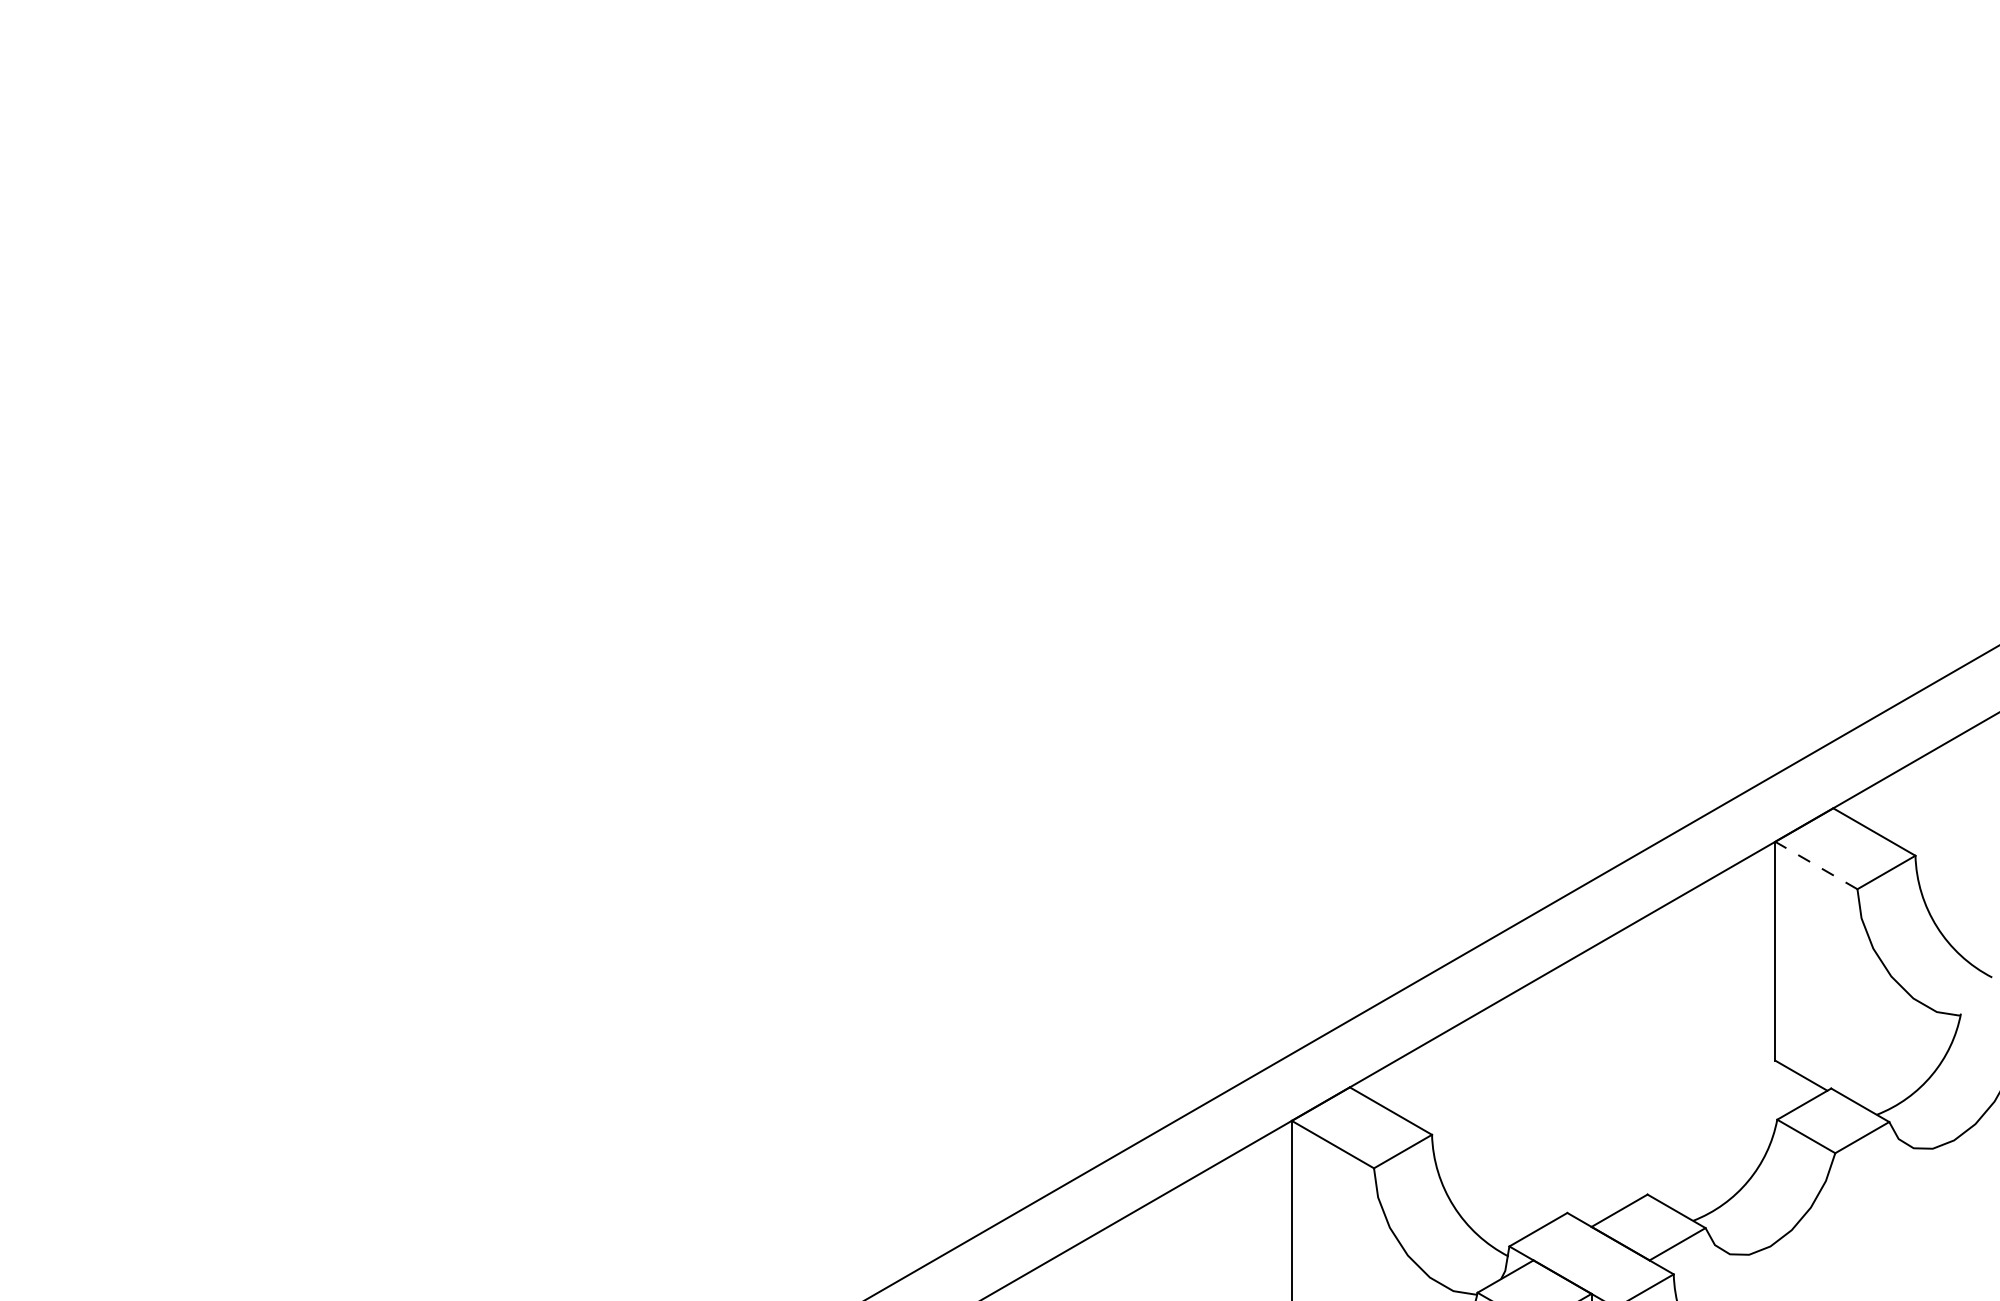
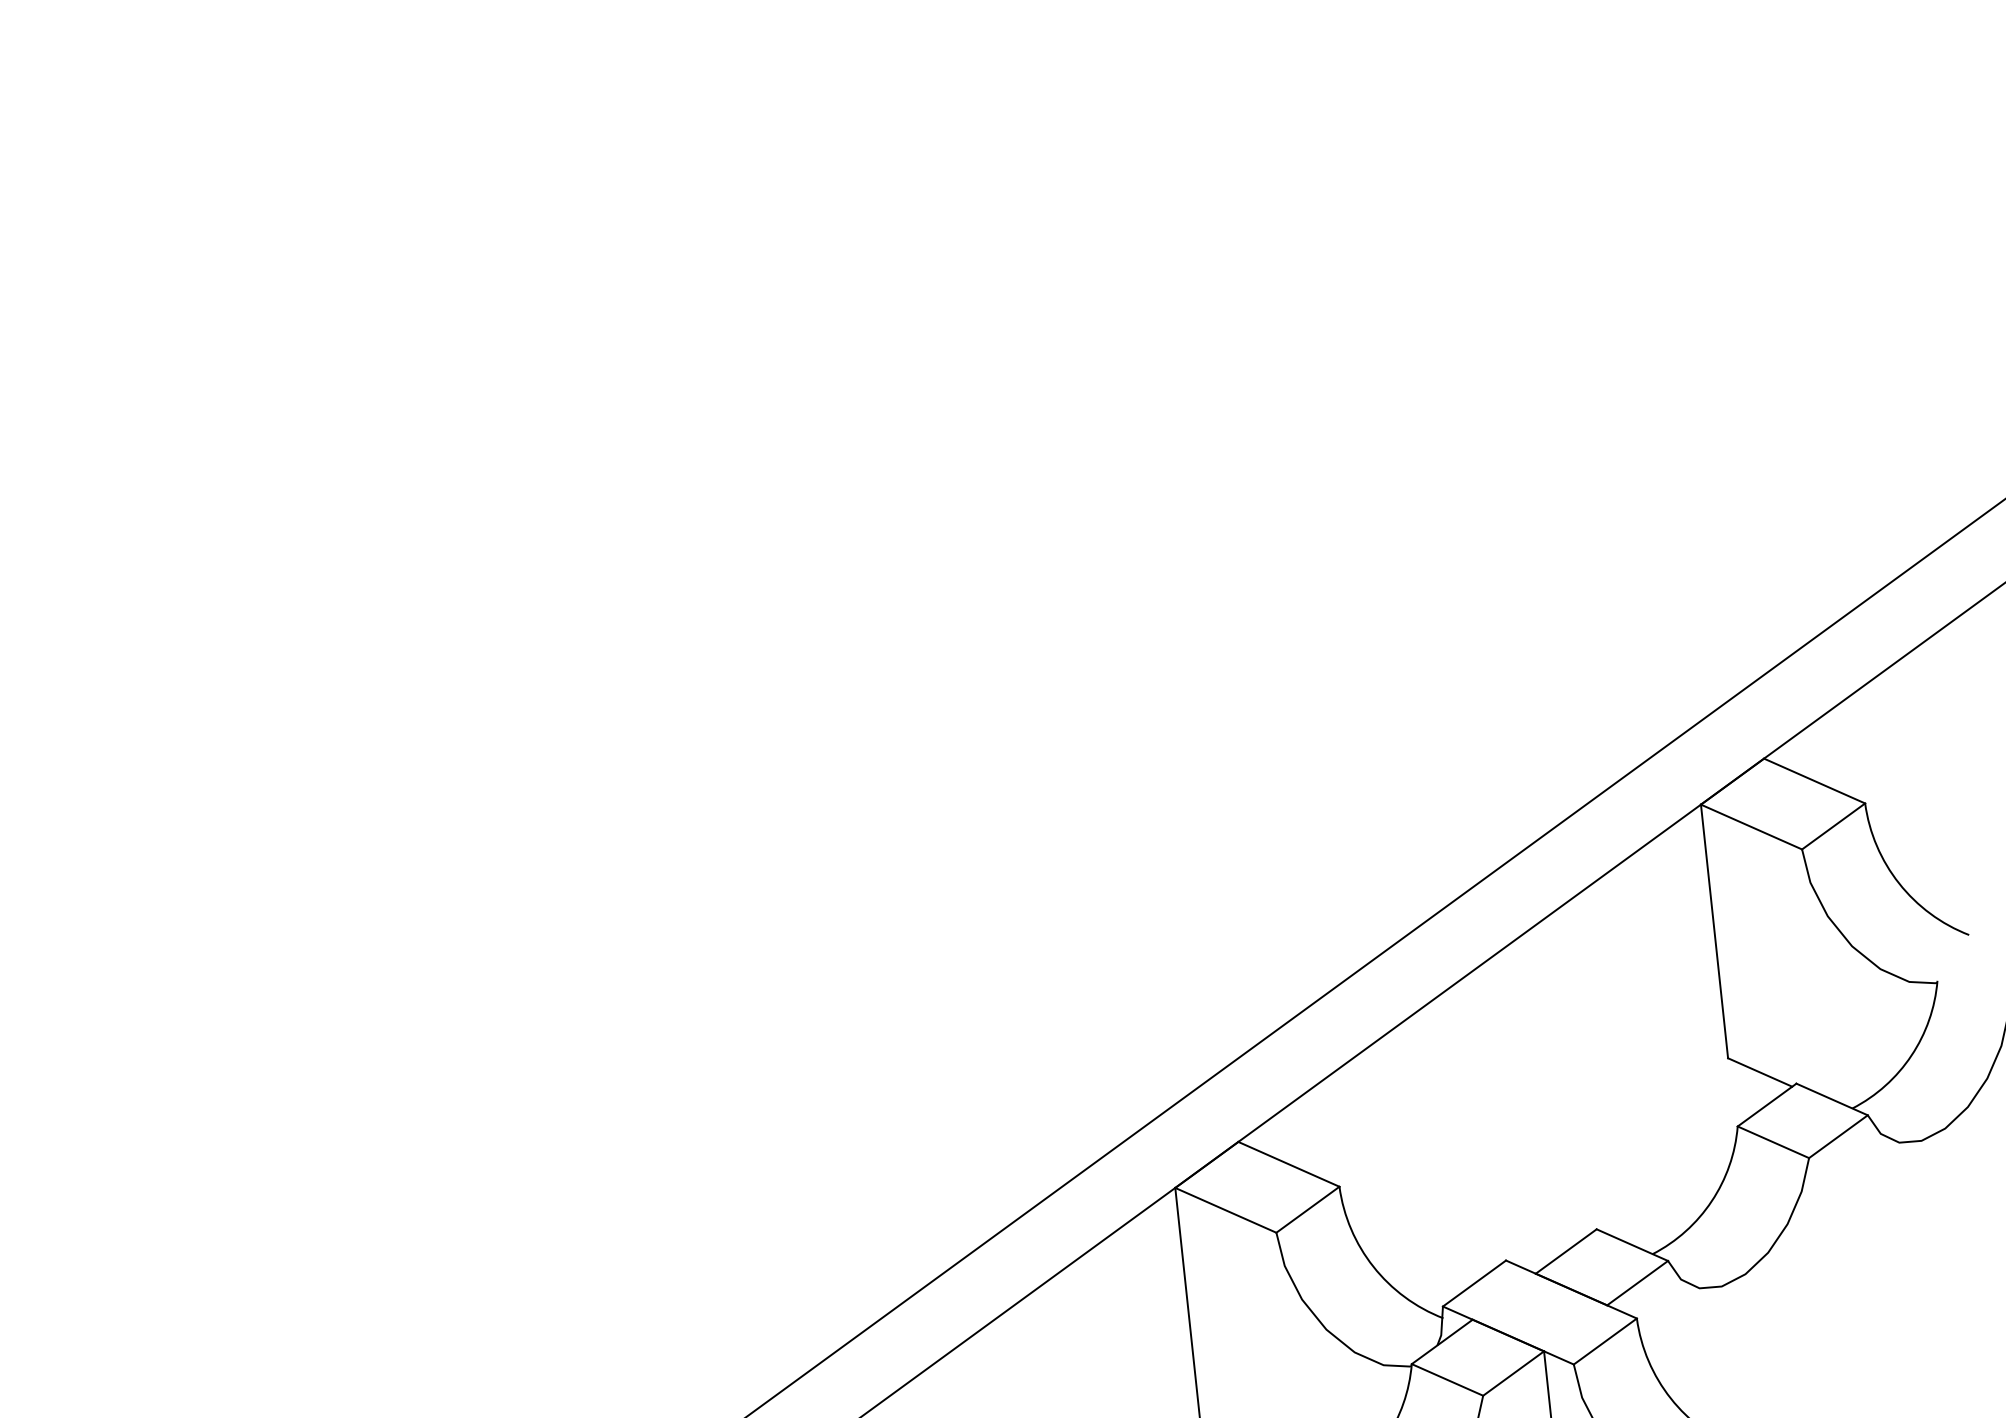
line: (1815, 865) -> (1750, 827), dashed -> solid

